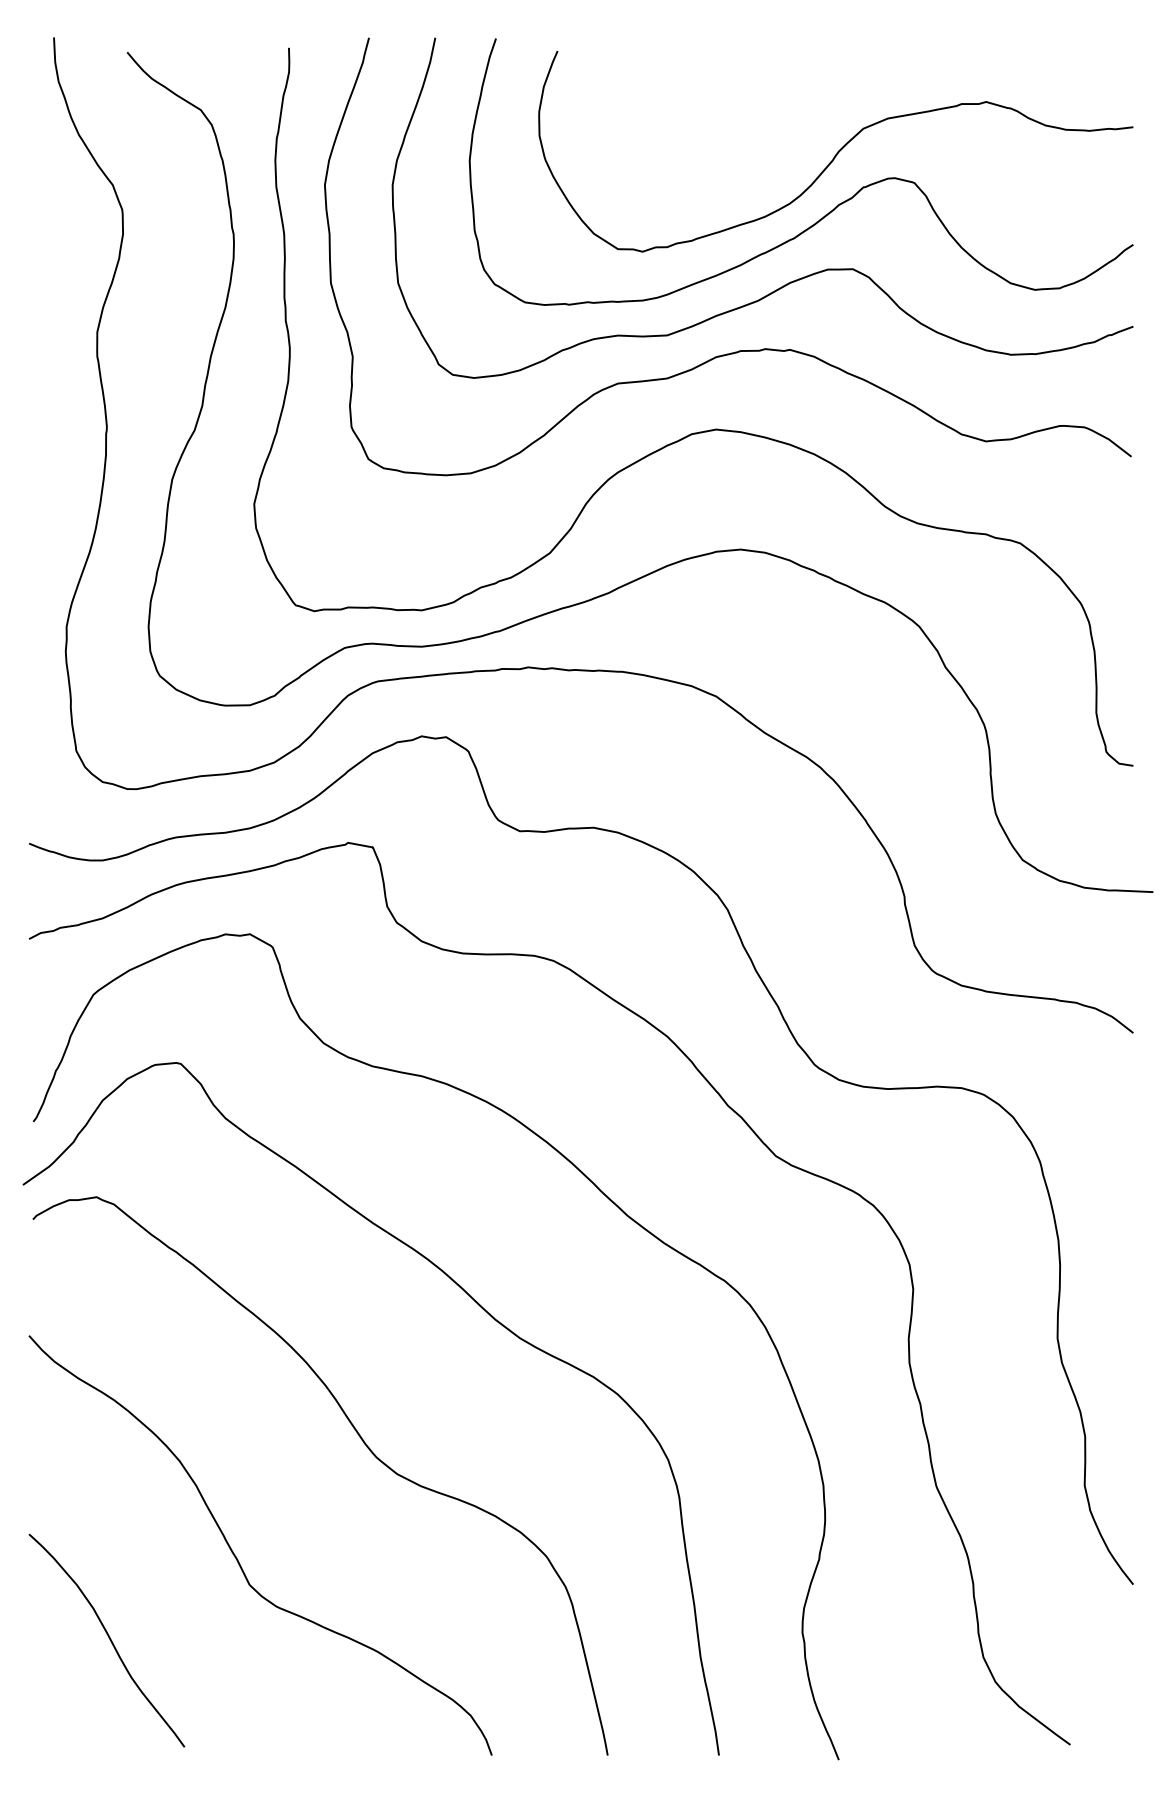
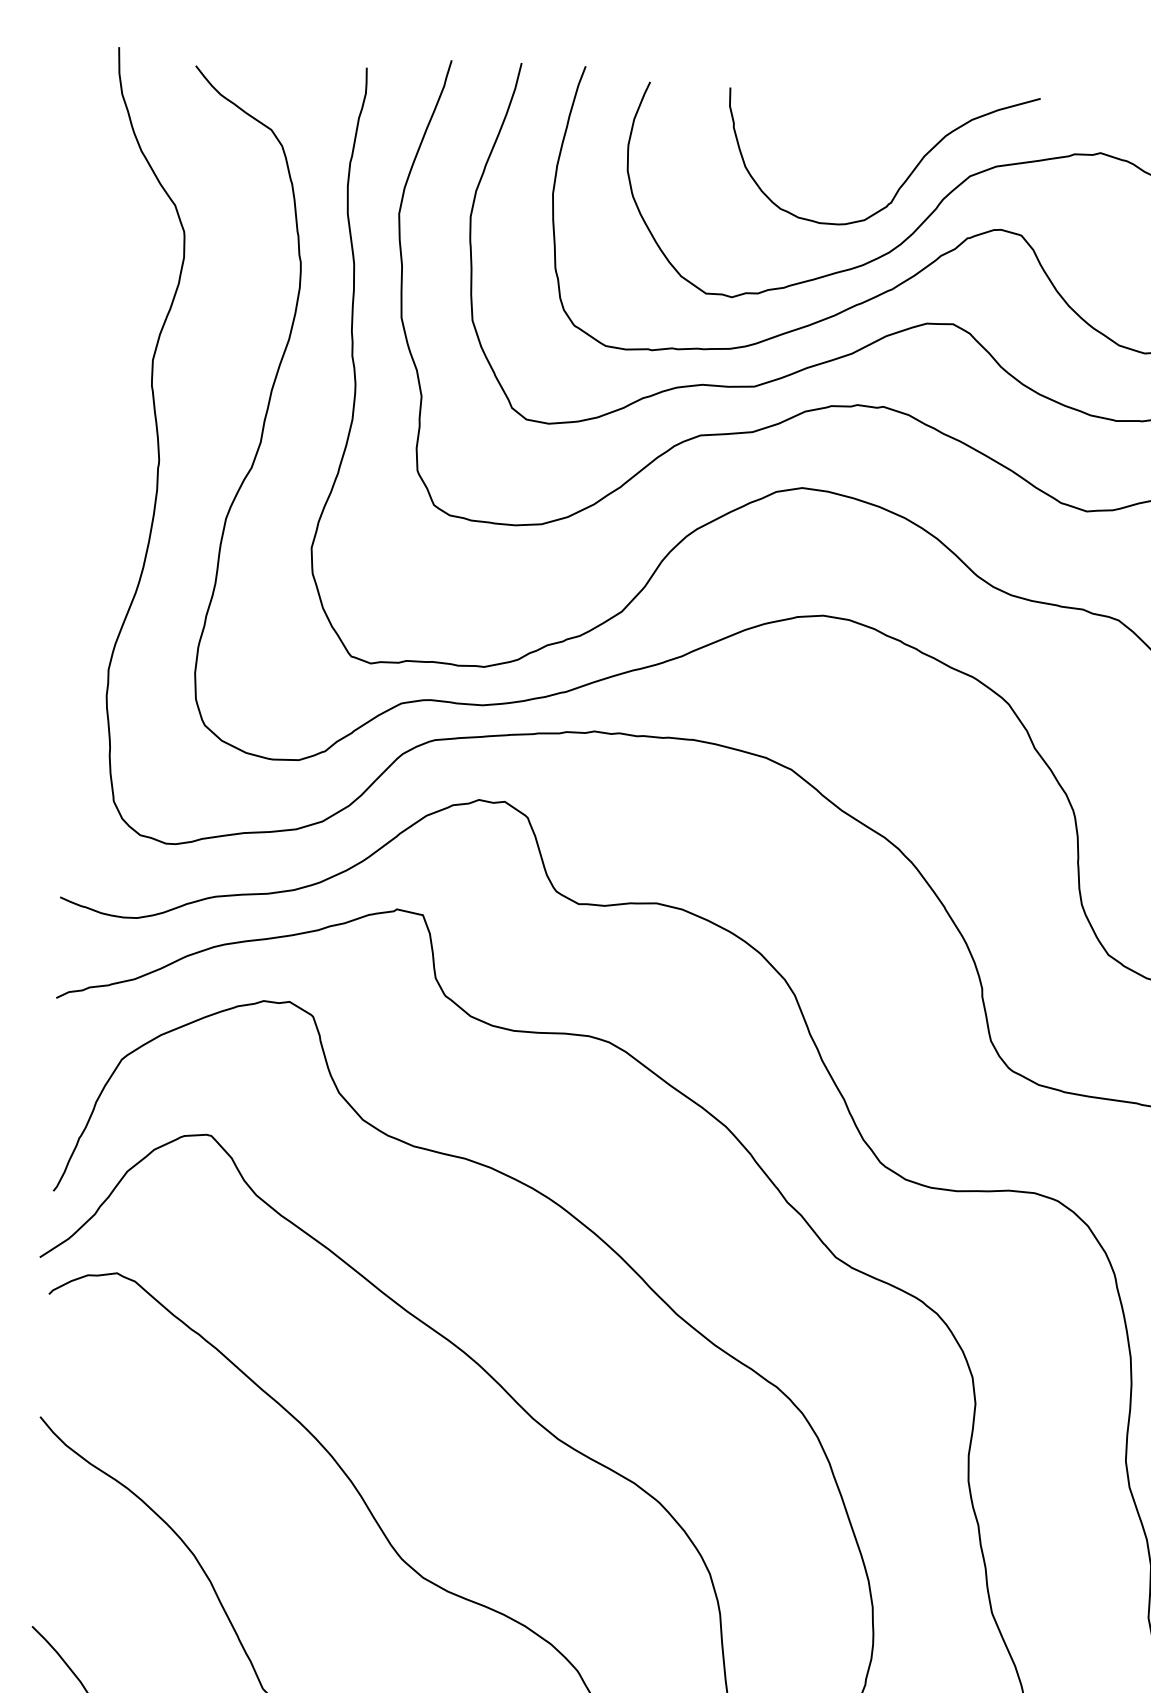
curve: (803, 132) -> (906, 177), added

